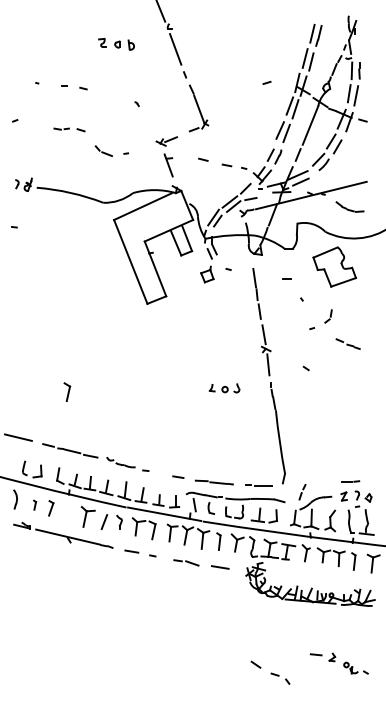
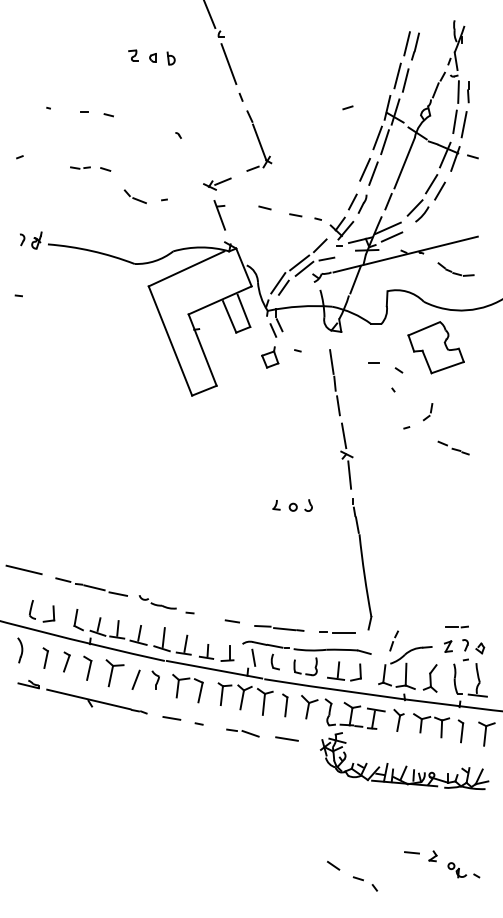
line: (305, 368) -> (398, 370), moved
part: (67, 391) -> (88, 667), moved
part: (34, 504) -> (45, 657), size x1.67

